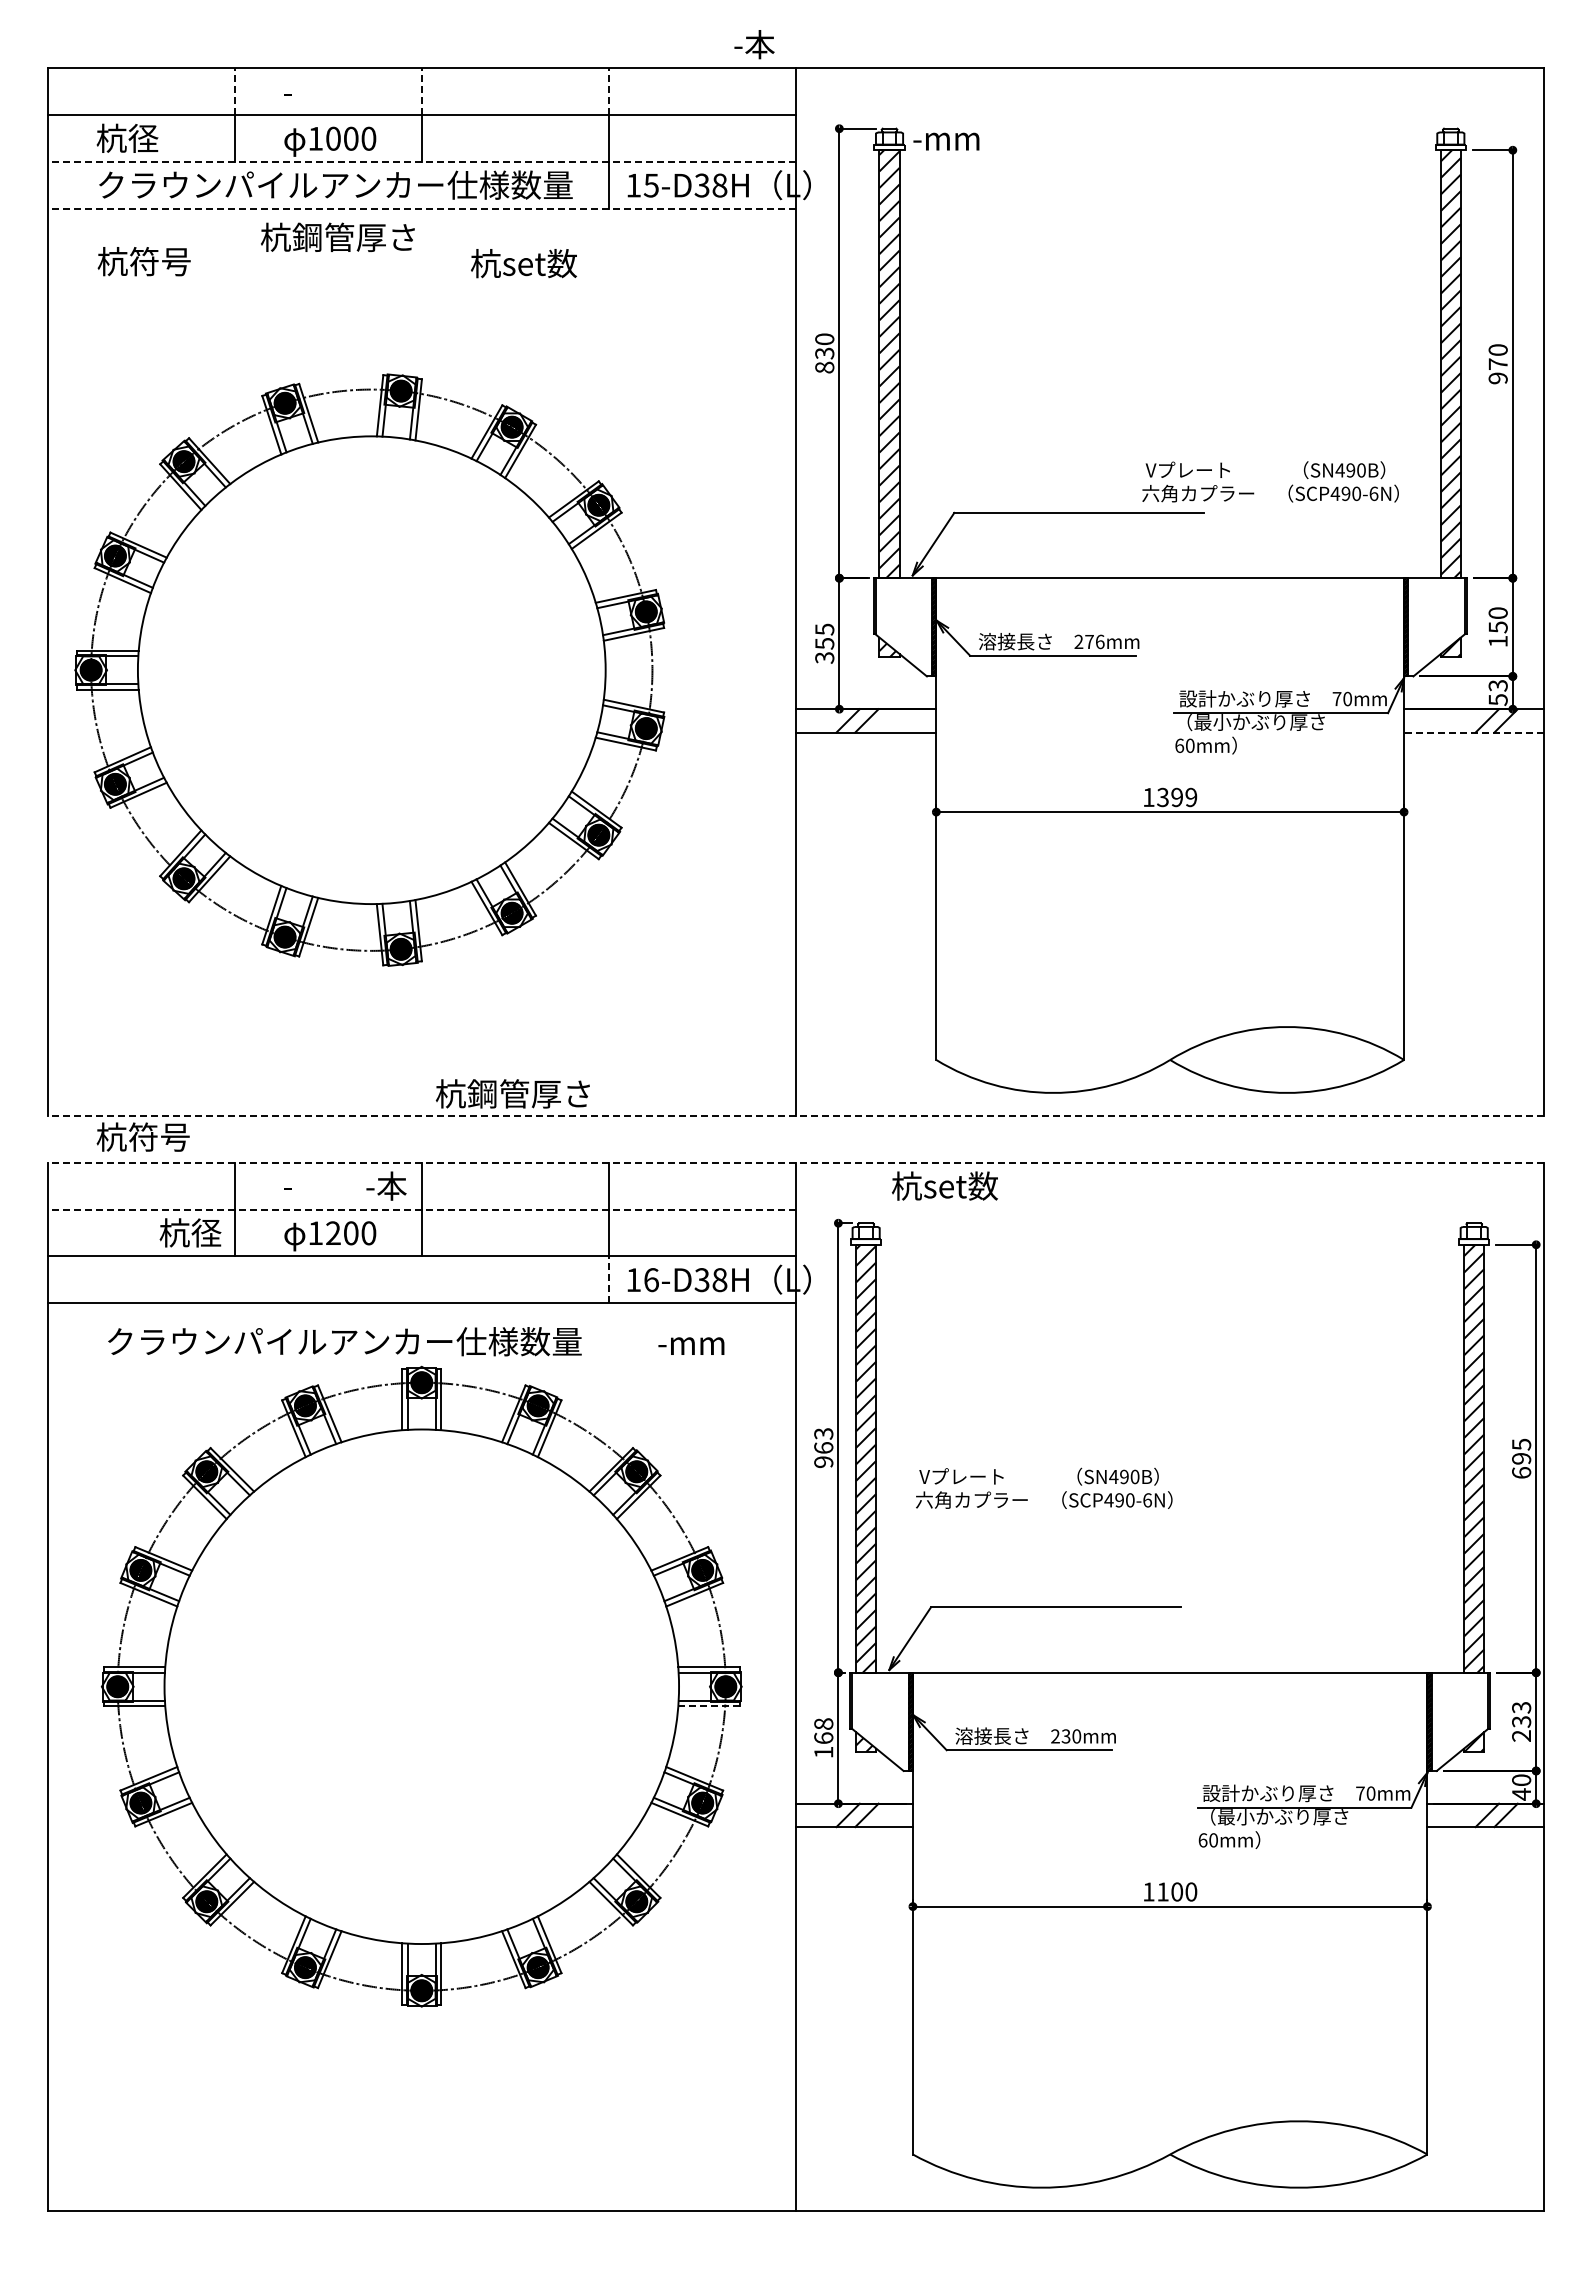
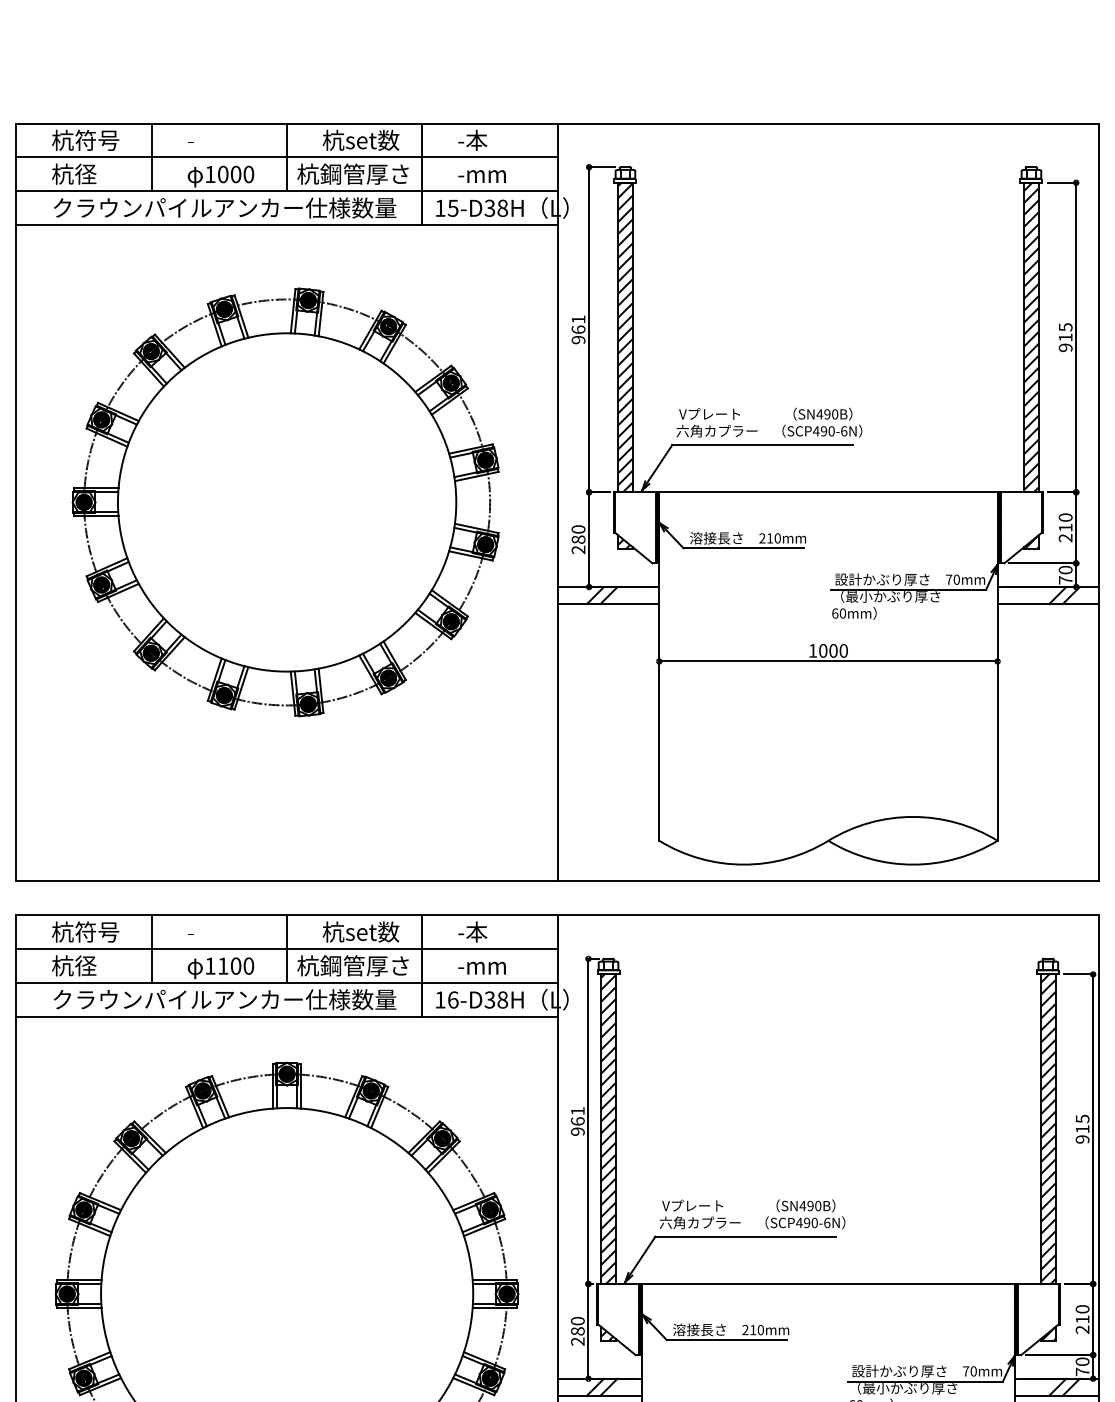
text: (754, 44) -> (472, 140), moved
line: (234, 91) -> (151, 140), dashed -> solid
line: (421, 91) -> (286, 140), dashed -> solid
line: (608, 91) -> (422, 140), dashed -> solid
text: (946, 141) -> (482, 176), moved
line: (421, 161) -> (286, 190), dashed -> solid
line: (421, 208) -> (286, 224), dashed -> solid
text: (337, 236) -> (352, 173), moved
text: (143, 261) -> (85, 140), moved
text: (523, 263) -> (360, 140), moved
text: (824, 353) -> (578, 329), 830 -> 961
text: (1497, 356) -> (1065, 331), 970 -> 915
text: (1270, 481) -> (769, 422), moved
text: (1497, 634) -> (1065, 533), 150 -> 210
text: (1094, 641) -> (773, 538), 276mm -> 210mm
text: (824, 643) -> (578, 539), 355 -> 280
part: (369, 669) -> (285, 501), moved
text: (1497, 693) -> (1065, 575), 53 -> 70
line: (1473, 732) -> (1047, 603), dashed -> solid
text: (1177, 797) -> (833, 650), 1399 -> 1000
text: (512, 1093) -> (352, 965), moved
line: (795, 1116) -> (557, 881), dashed -> solid
text: (142, 1136) -> (85, 931), moved
line: (795, 1162) -> (557, 914), dashed -> solid
text: (386, 1185) -> (472, 931), moved
text: (944, 1185) -> (360, 931), moved
line: (421, 1209) -> (286, 948), dashed -> solid
text: (190, 1232) -> (74, 965), moved
text: (333, 1232) -> (223, 965), 1200 -> 1100
line: (608, 1279) -> (422, 999), dashed -> solid
text: (344, 1341) -> (224, 999), moved
text: (691, 1345) -> (482, 967), moved
text: (823, 1433) -> (577, 1110), 963 -> 961
text: (1521, 1465) -> (1082, 1134), 695 -> 915
text: (1044, 1487) -> (752, 1213), moved
line: (709, 1706) -> (495, 1308), dashed -> solid
text: (1521, 1714) -> (1082, 1314), 233 -> 210
text: (1065, 1736) -> (752, 1330), 230mm -> 210mm
text: (823, 1738) -> (577, 1331), 168 -> 280
text: (1521, 1794) -> (1082, 1372), 40 -> 70

